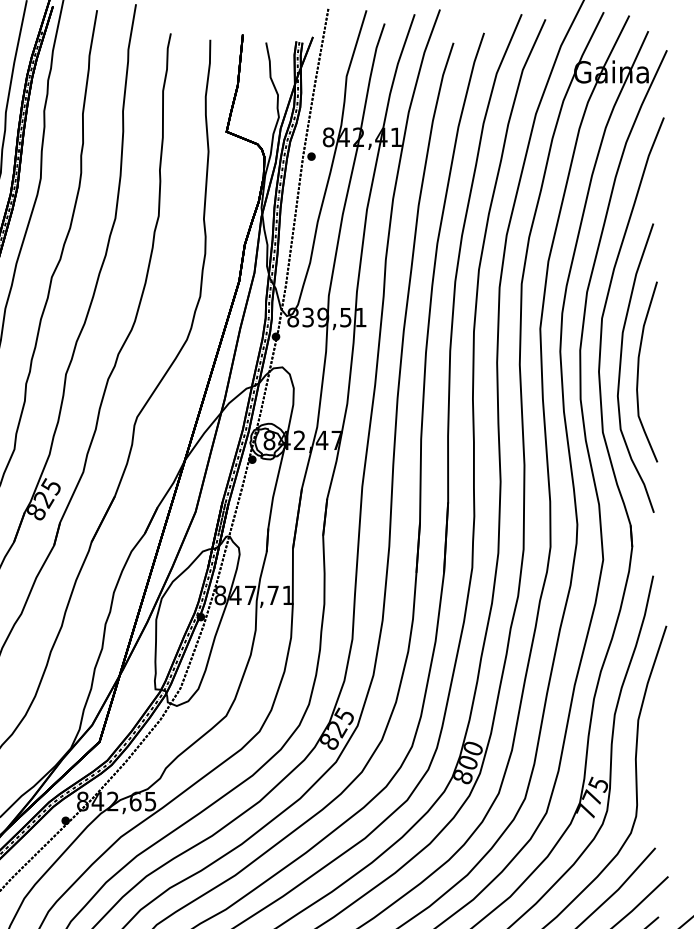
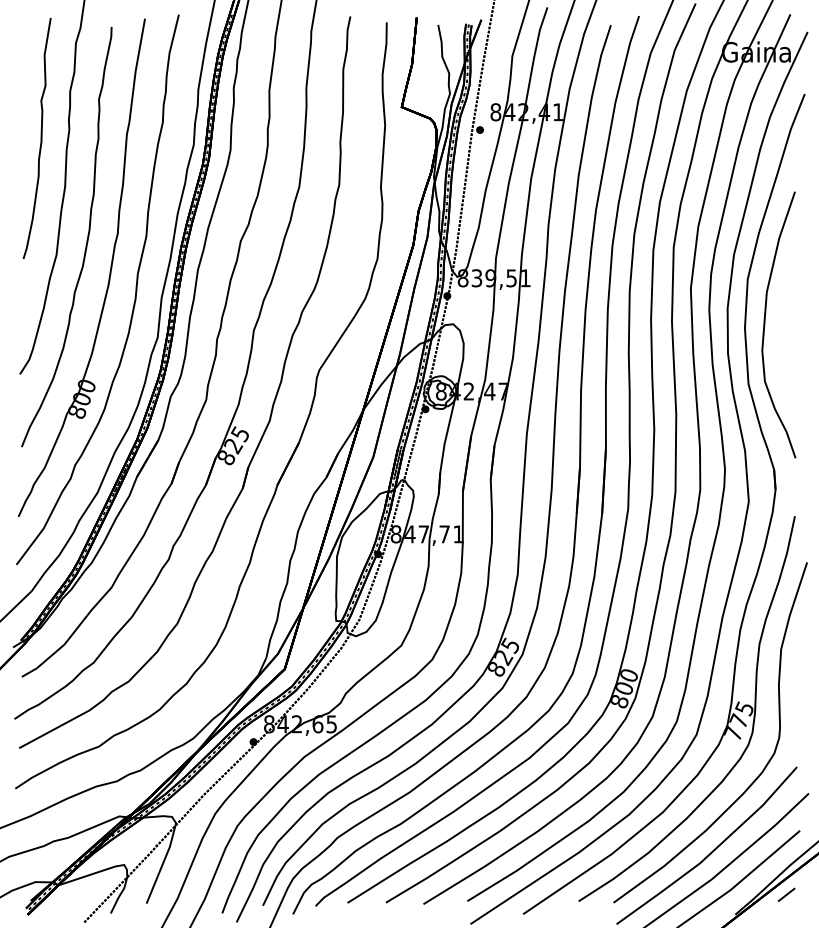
curve: (638, 372) -> (781, 328), removed

